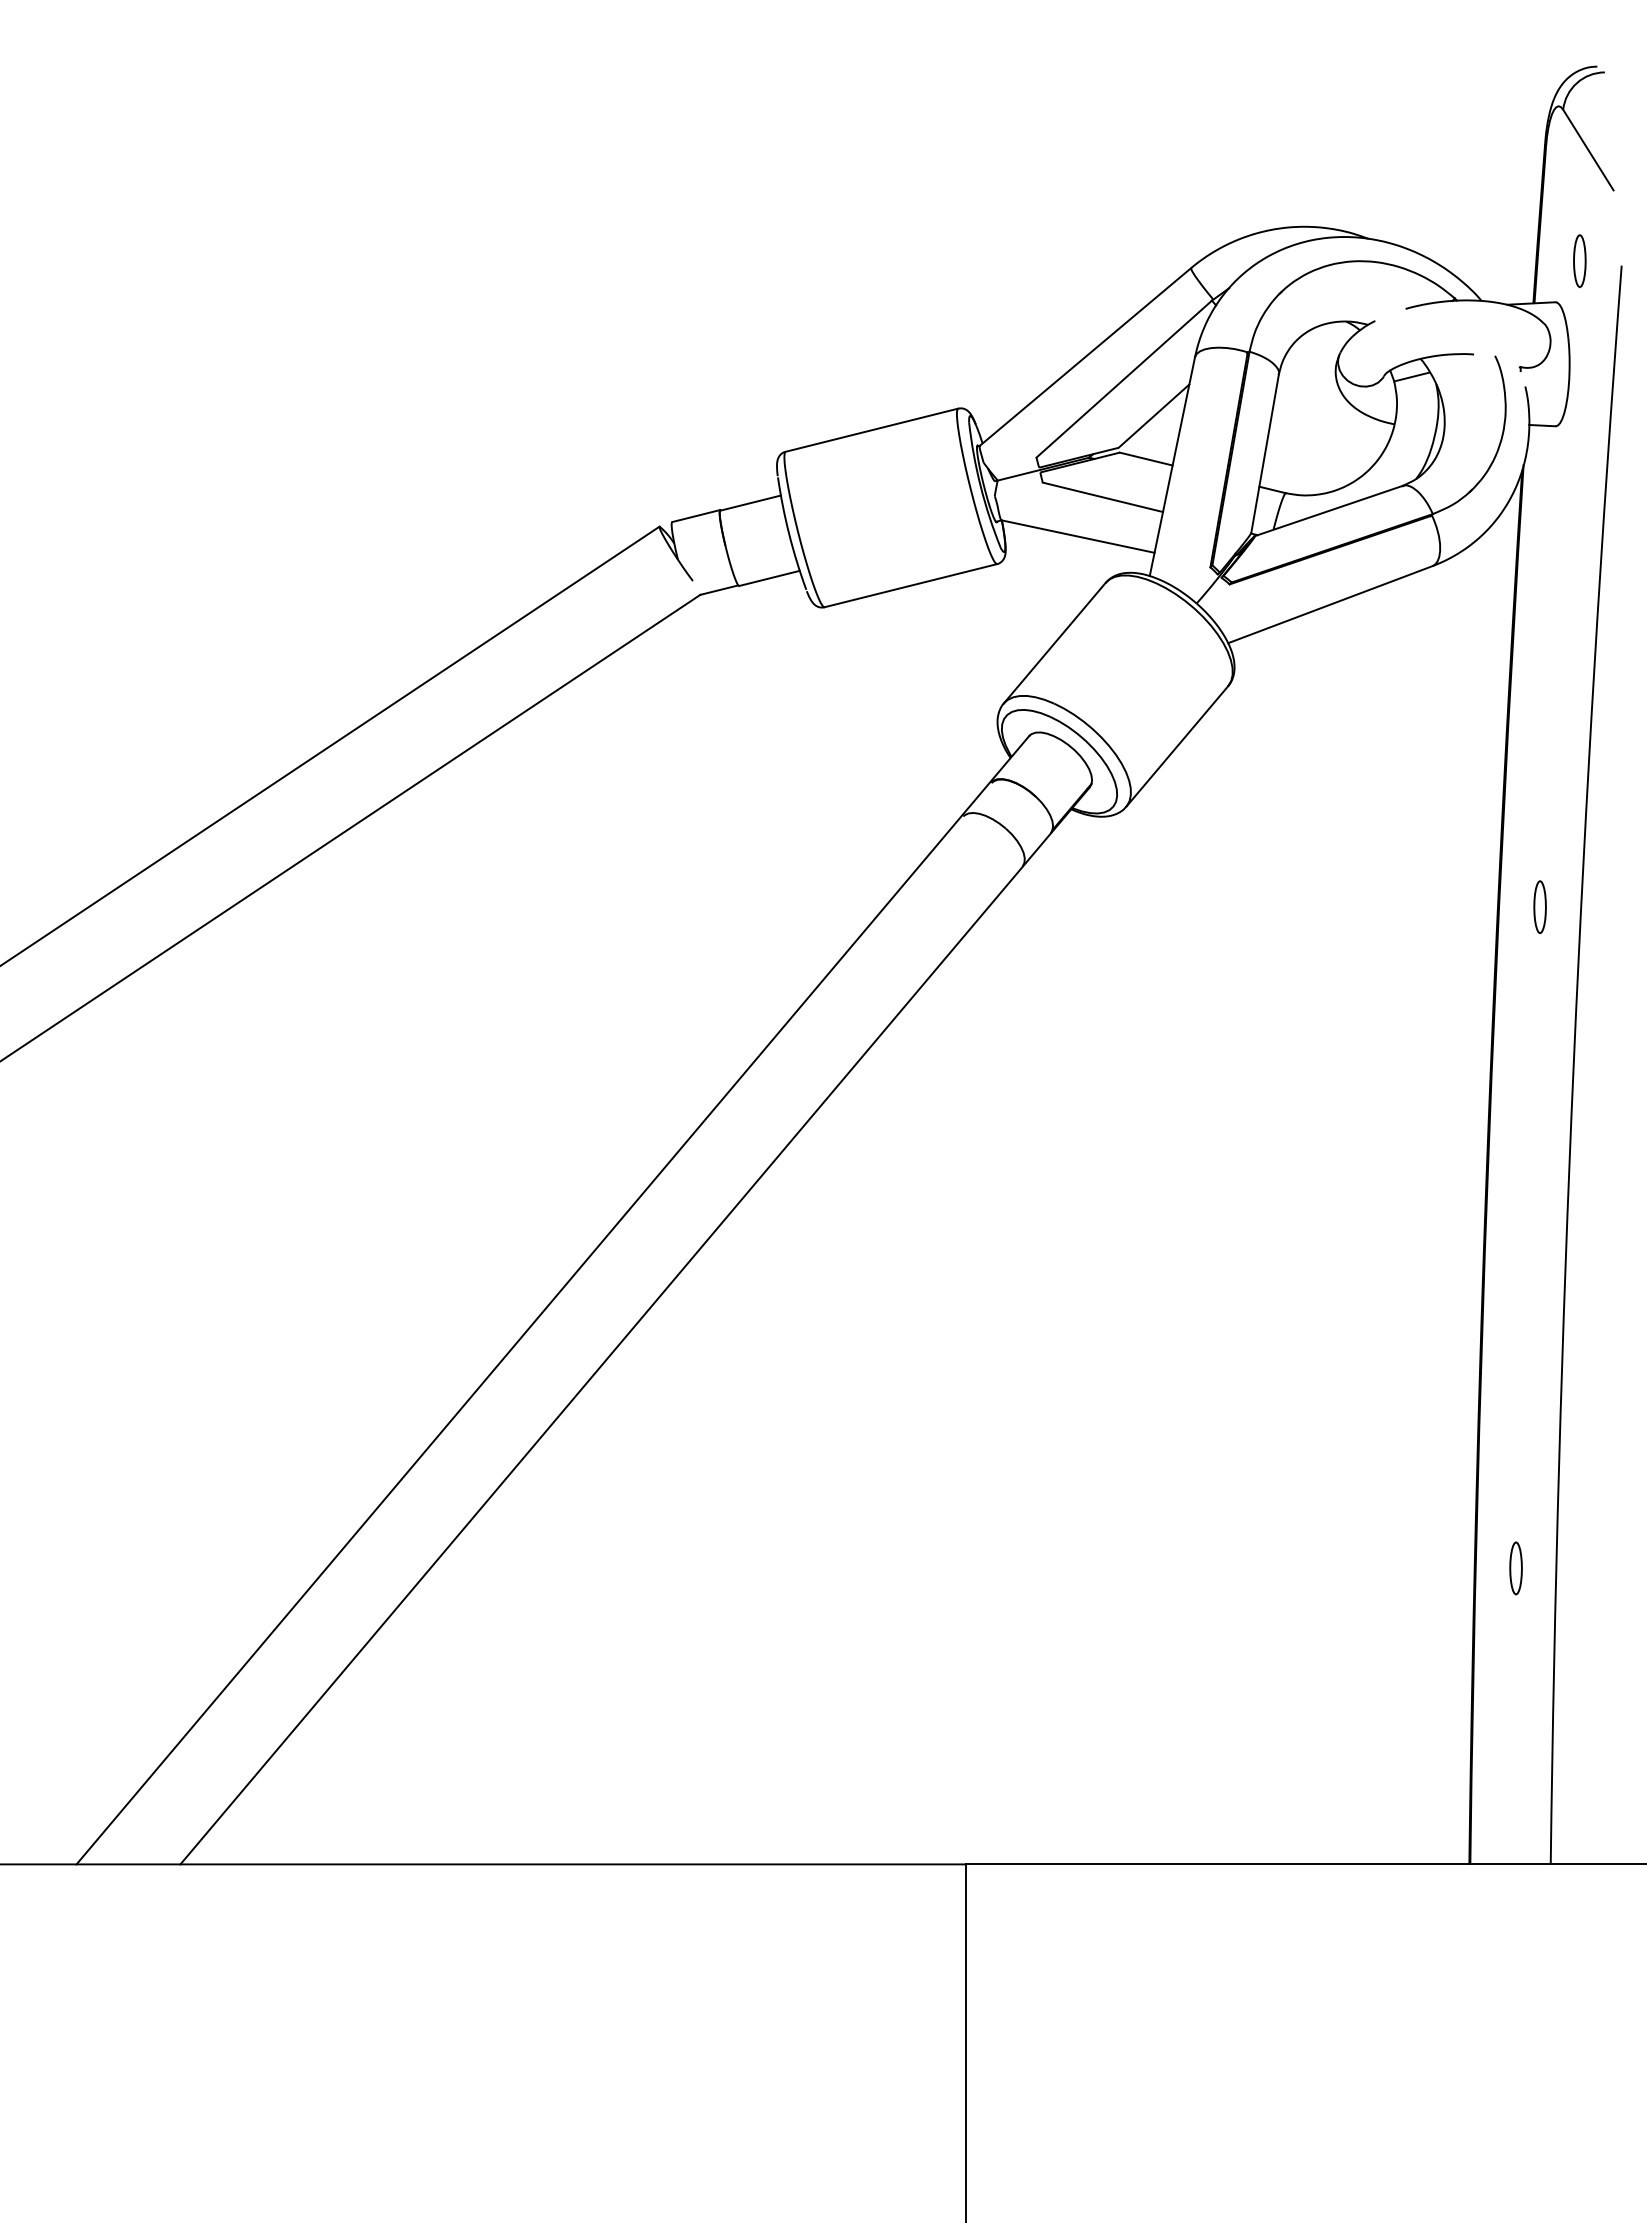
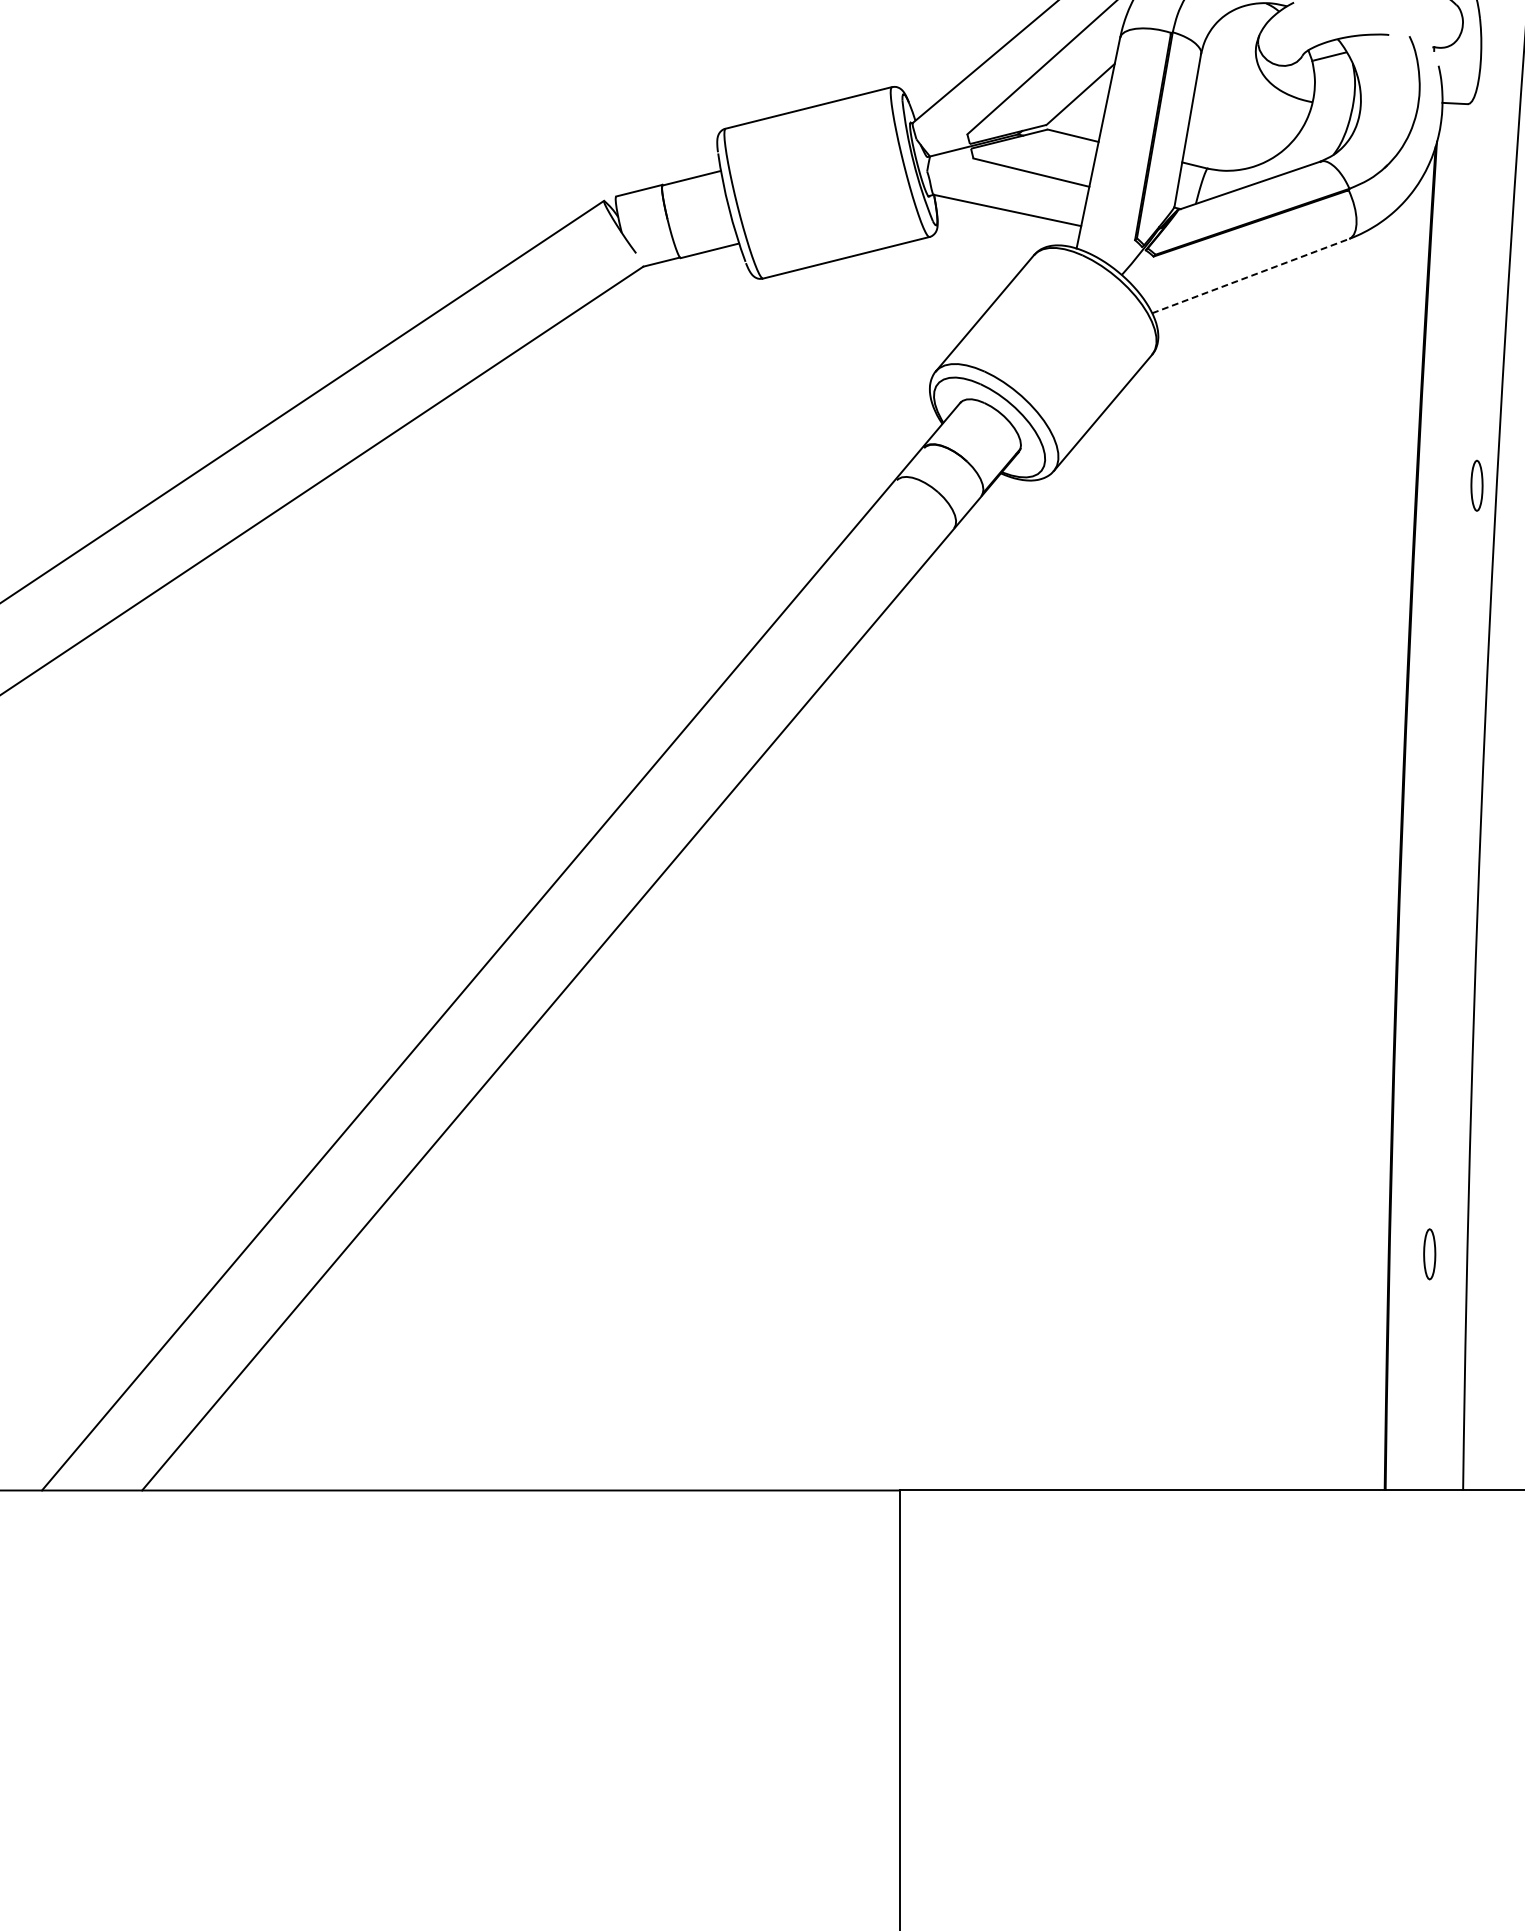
line: (1330, 604) -> (1250, 275), solid -> dashed
part: (1539, 907) -> (1476, 486), moved
part: (1515, 1568) -> (1429, 1254), moved

